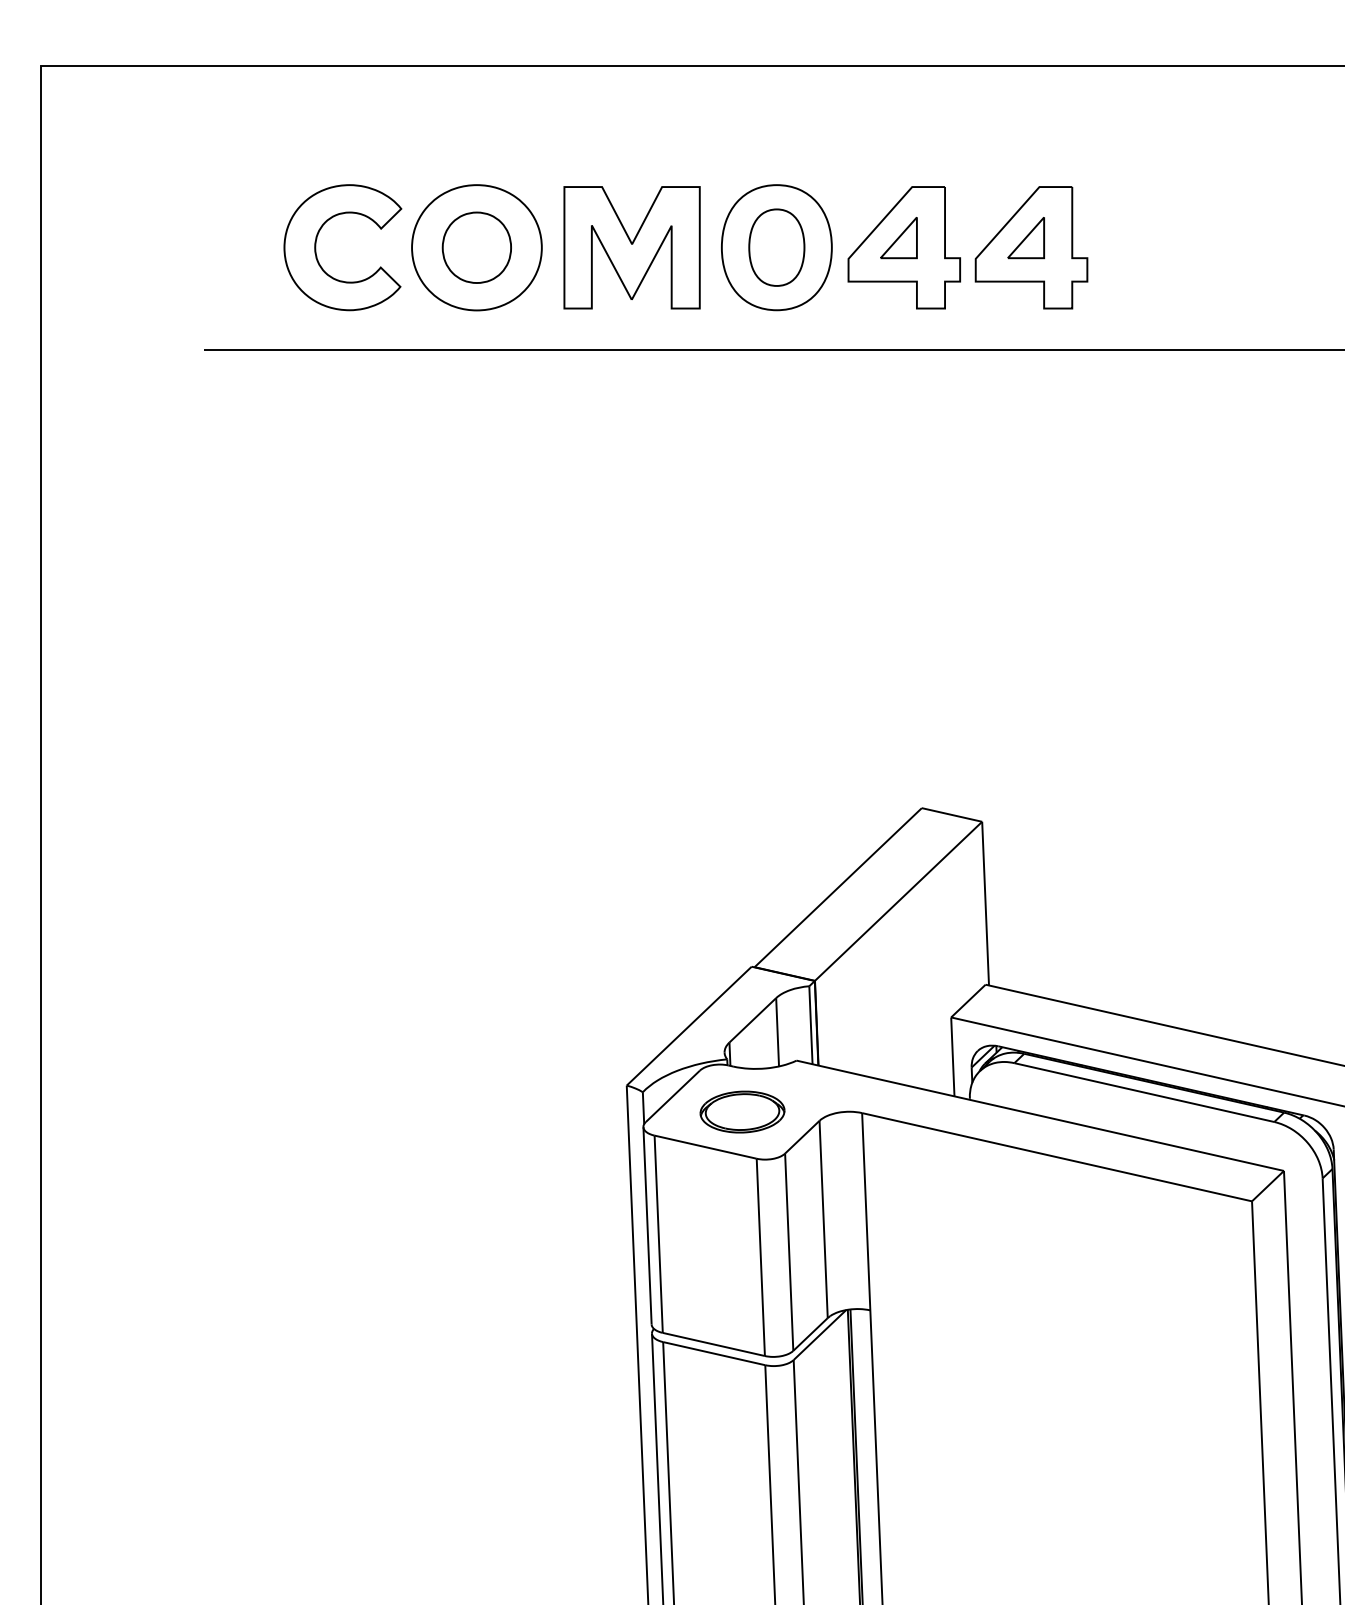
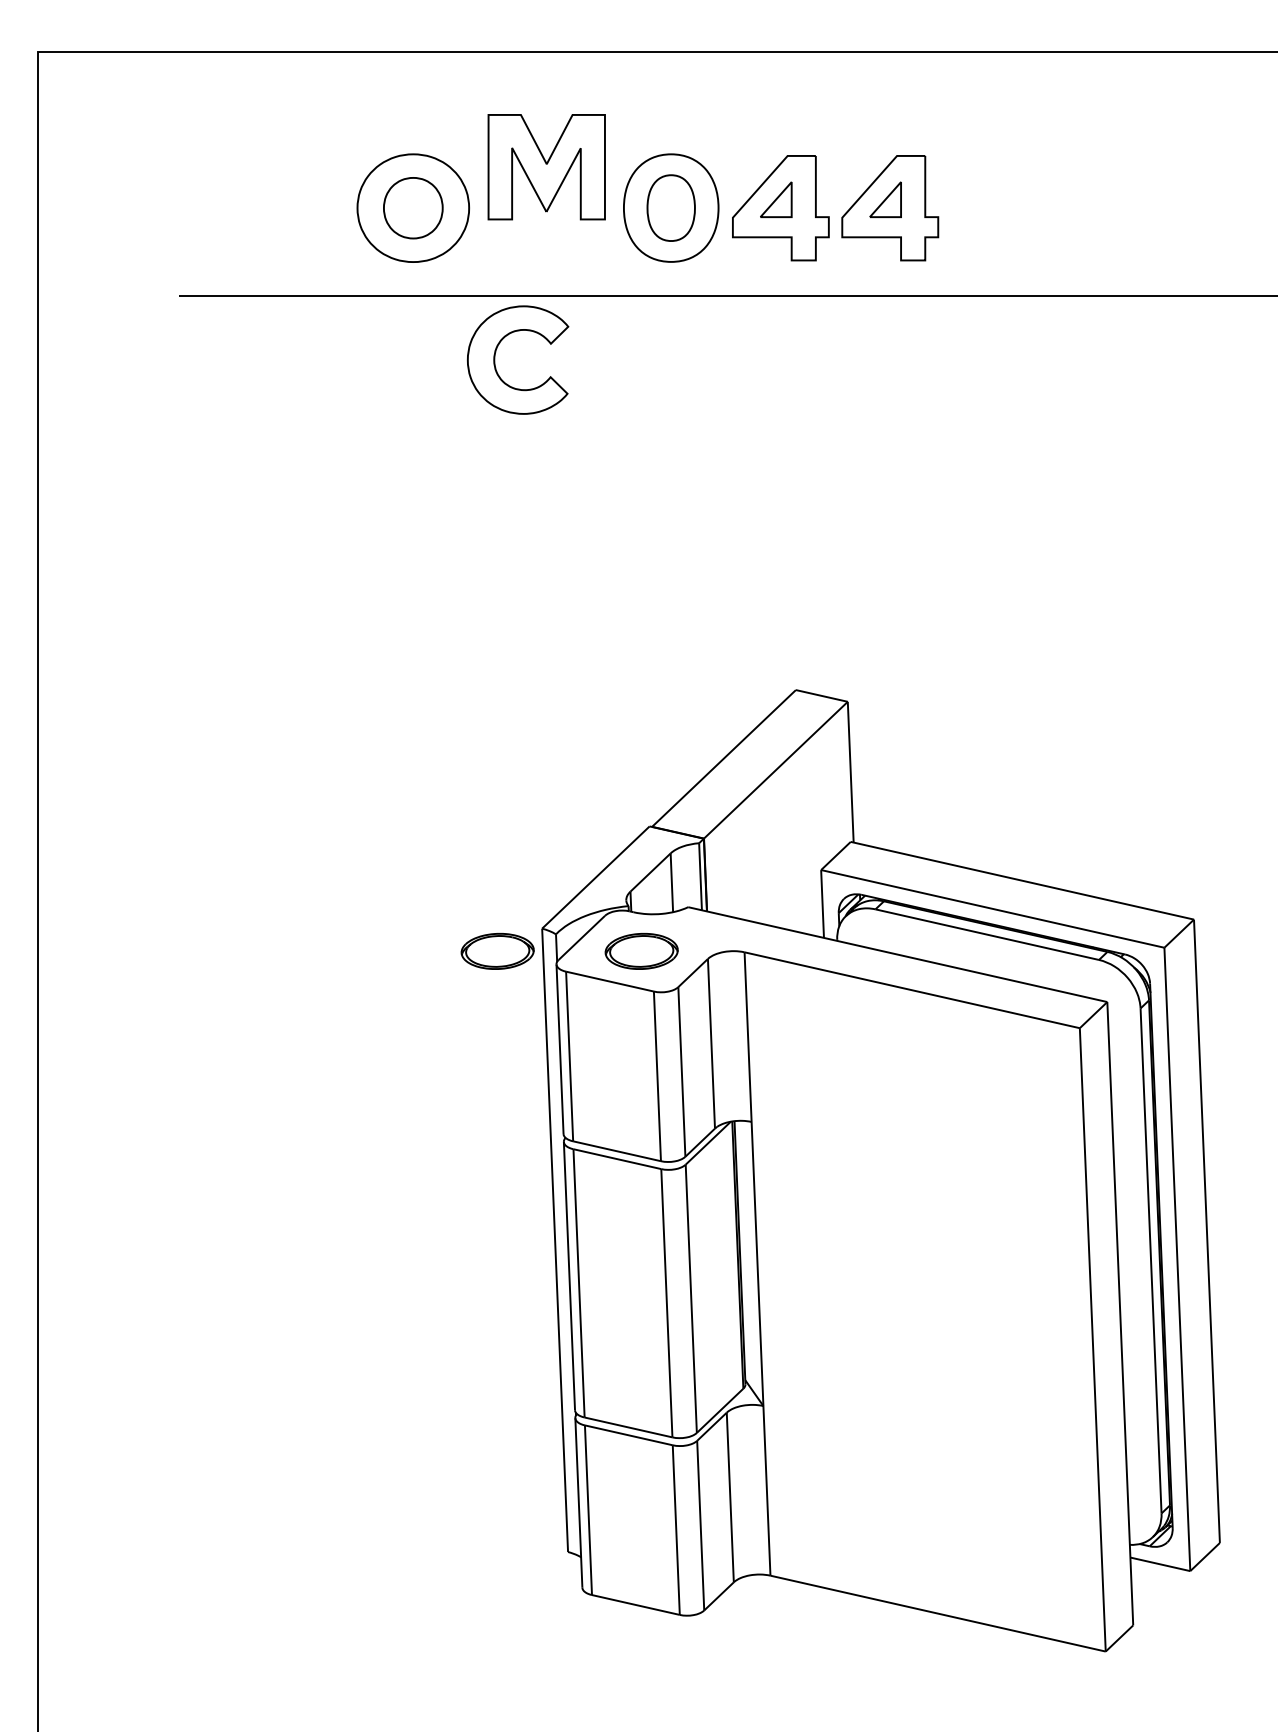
part: (316, 246) -> (495, 359), moved
part: (631, 248) -> (546, 167), moved
part: (574, 1112) -> (497, 951), added

